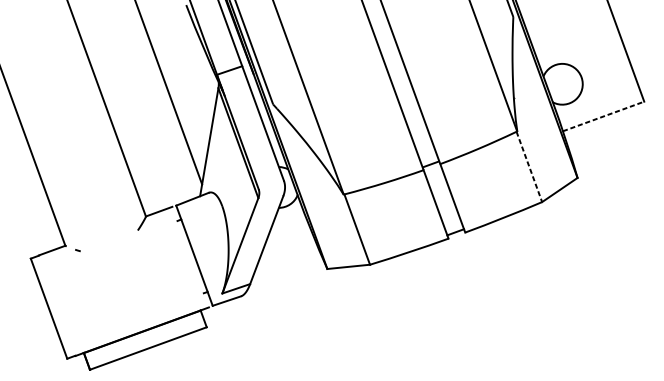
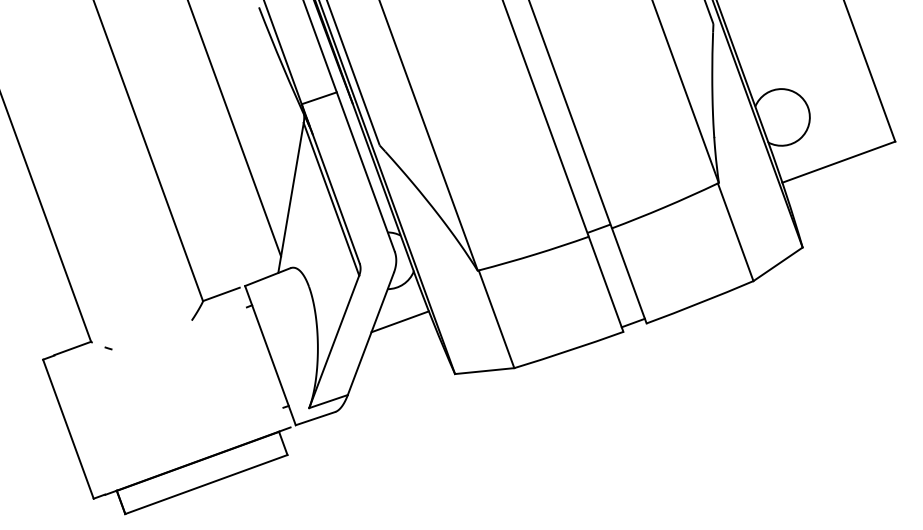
line: (604, 116) -> (839, 162), dashed -> solid
line: (529, 167) -> (735, 232), dashed -> solid
line: (287, 231) -> (399, 321), added

